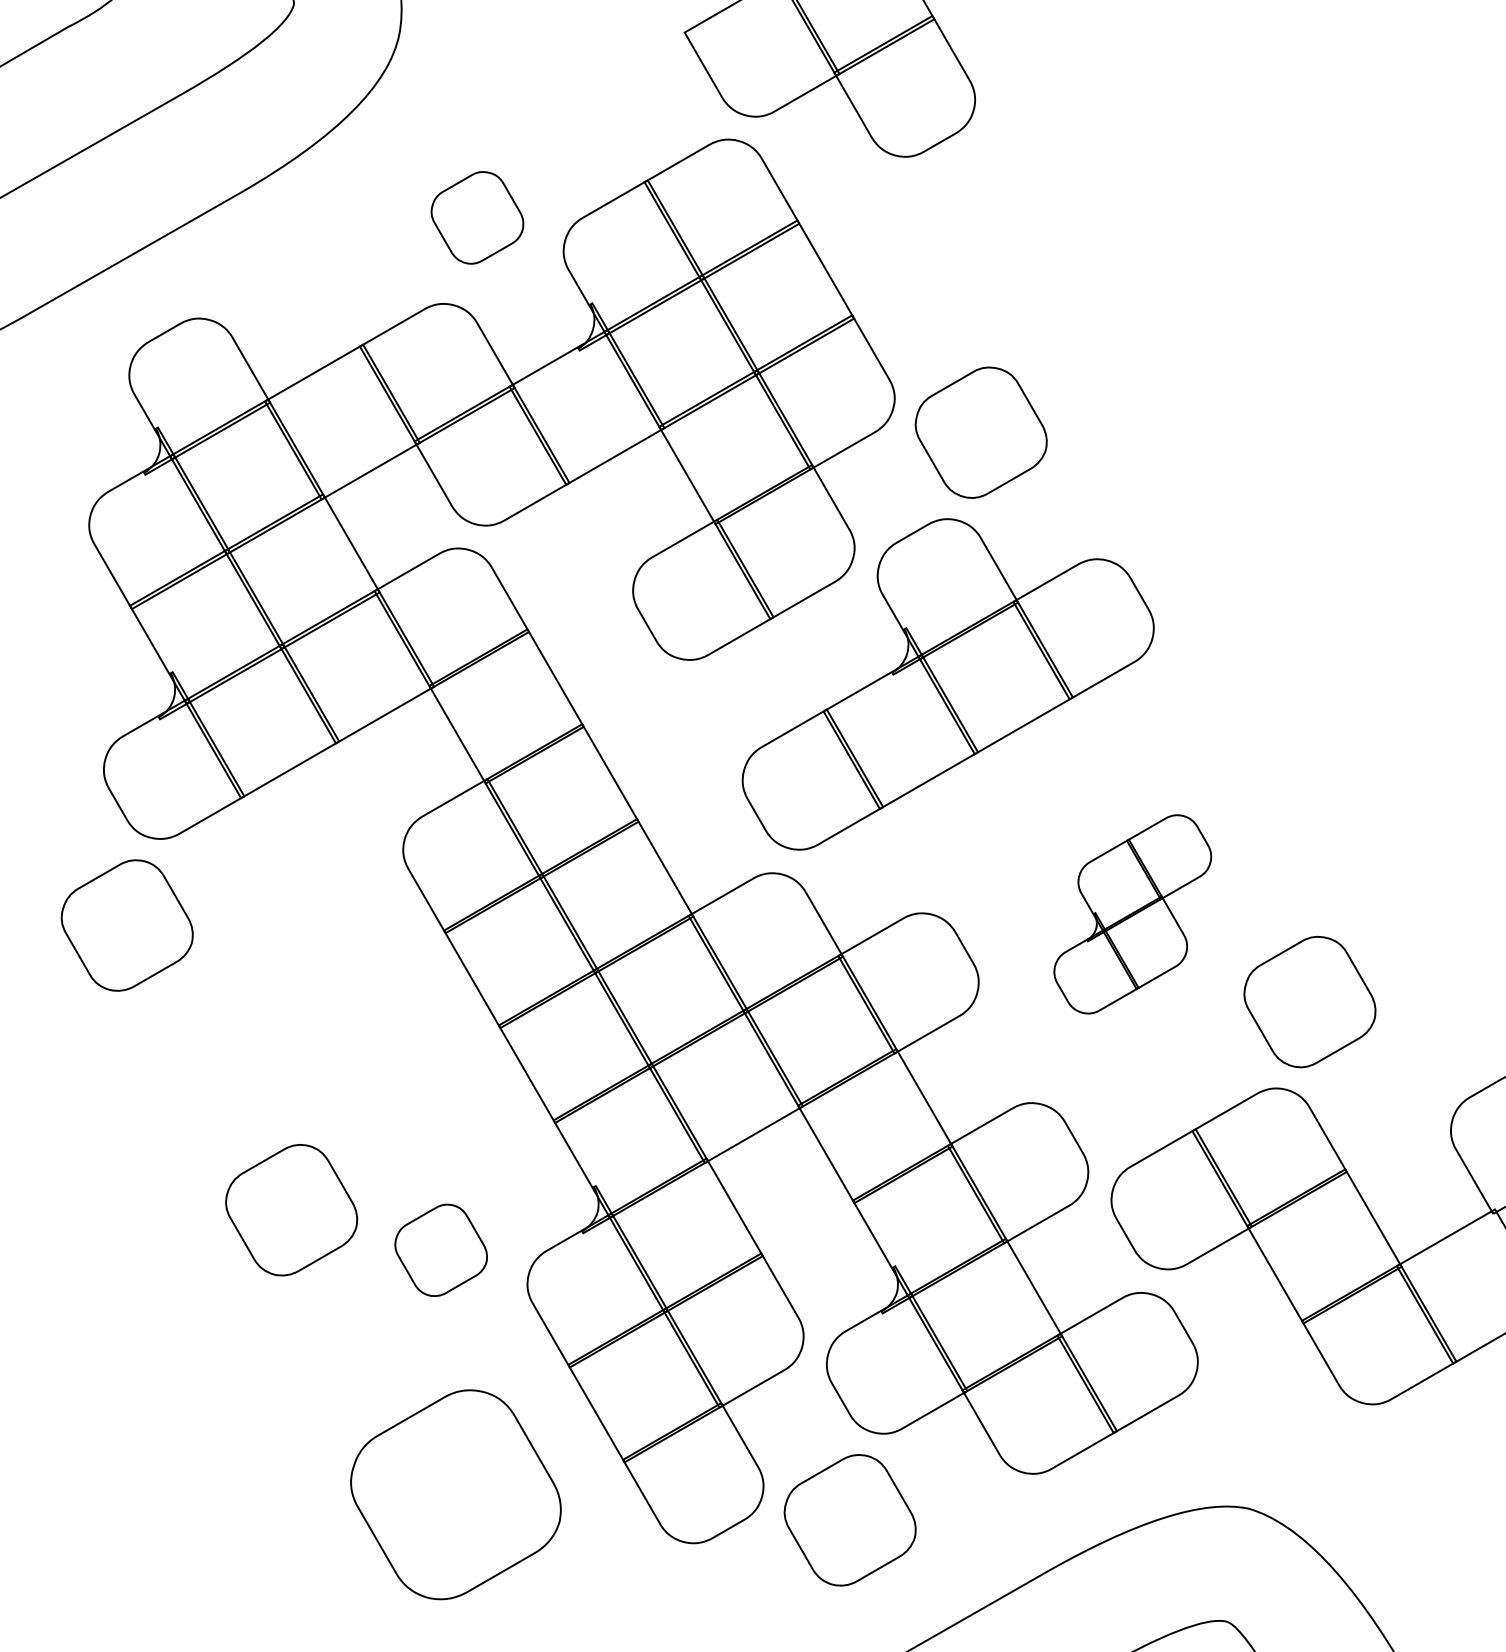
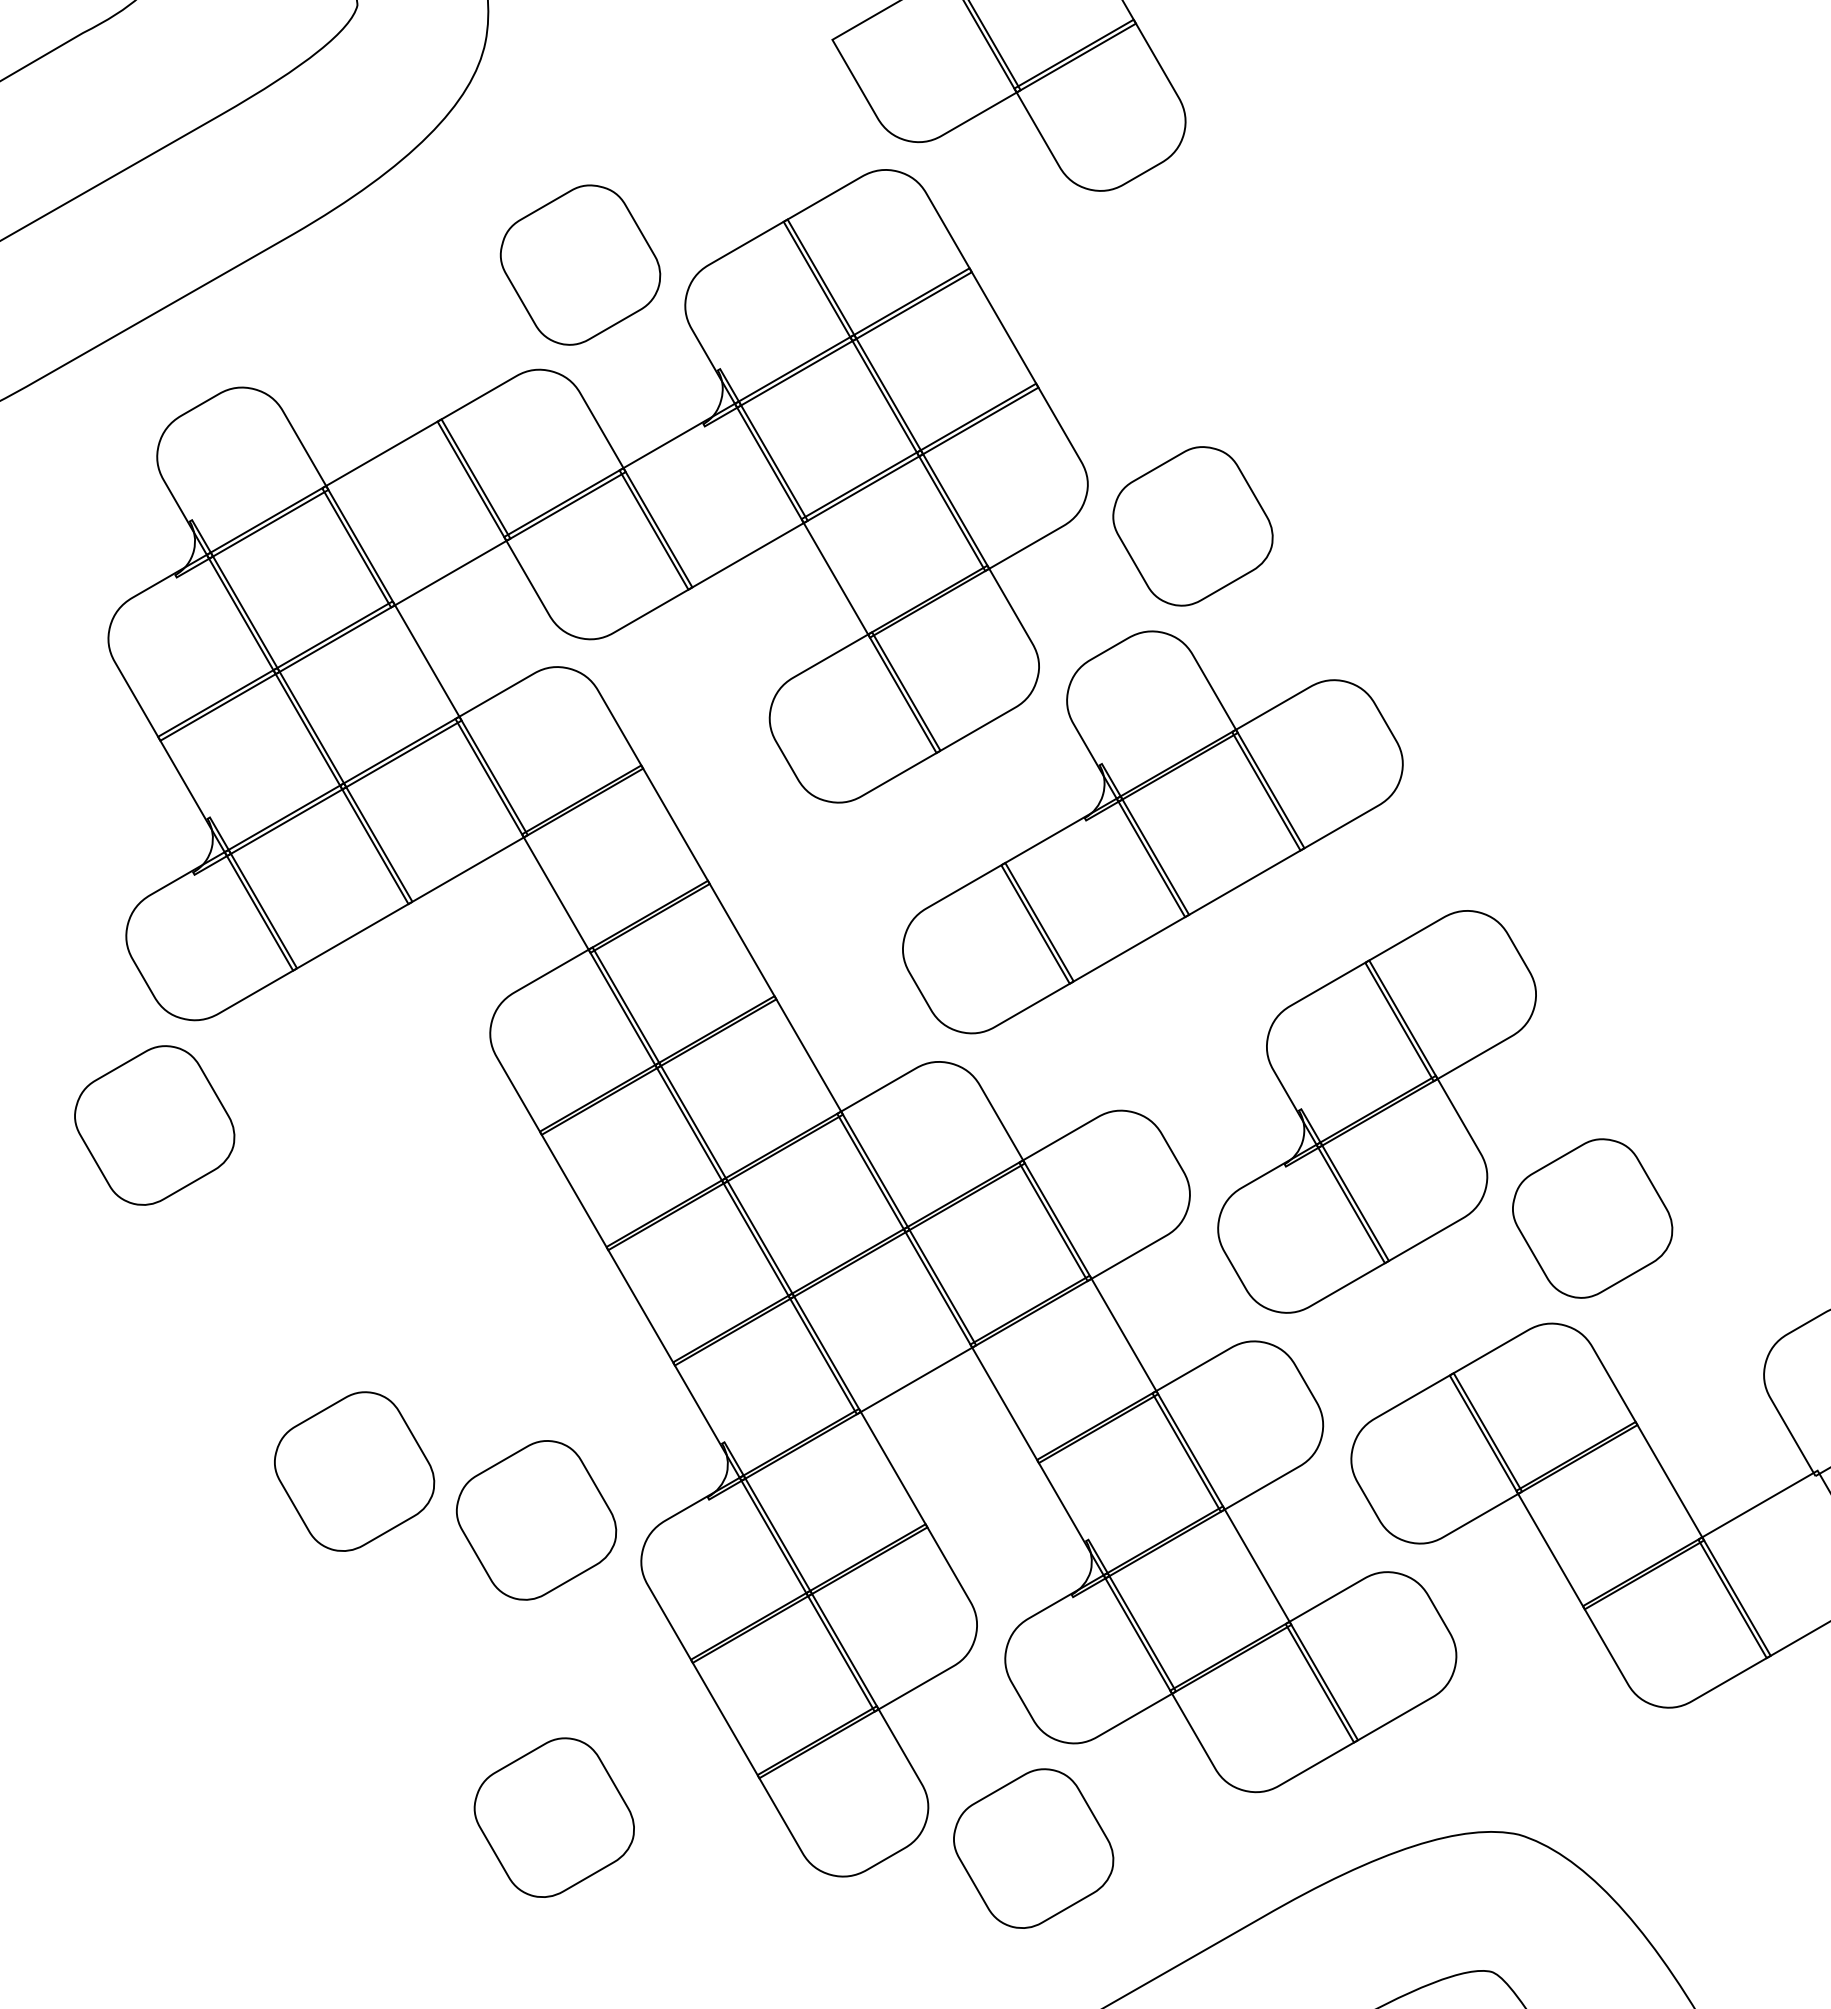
part: (477, 217) -> (580, 264), size x1.43
part: (1132, 914) -> (1376, 1112), size x1.67
part: (440, 1250) -> (535, 1520), size x1.43
part: (455, 1494) -> (553, 1817), size x0.62

